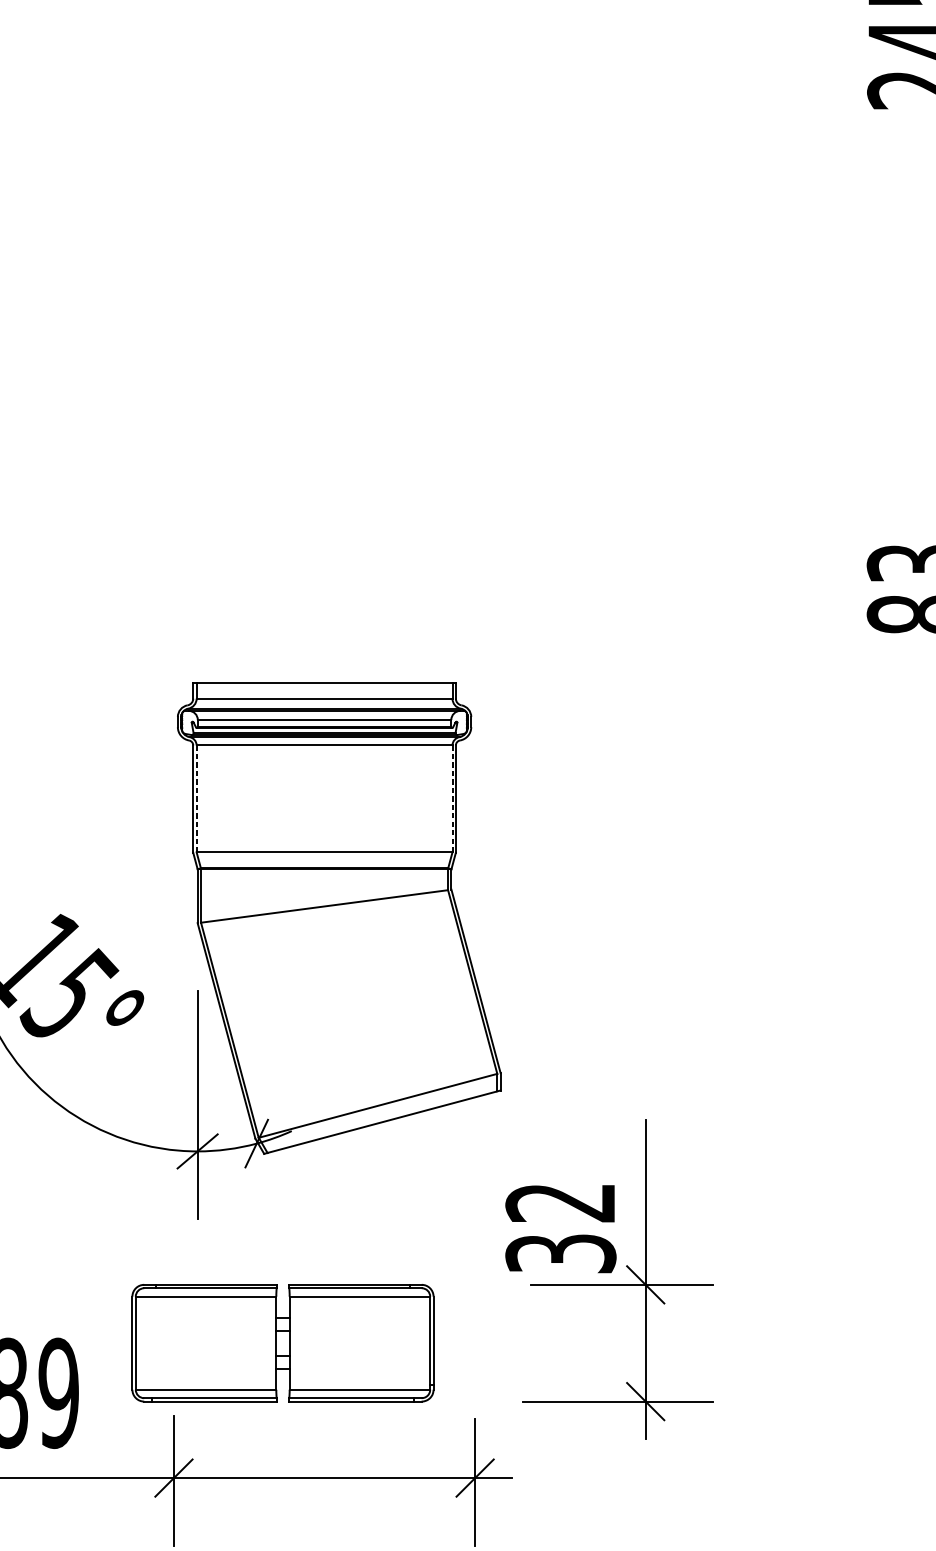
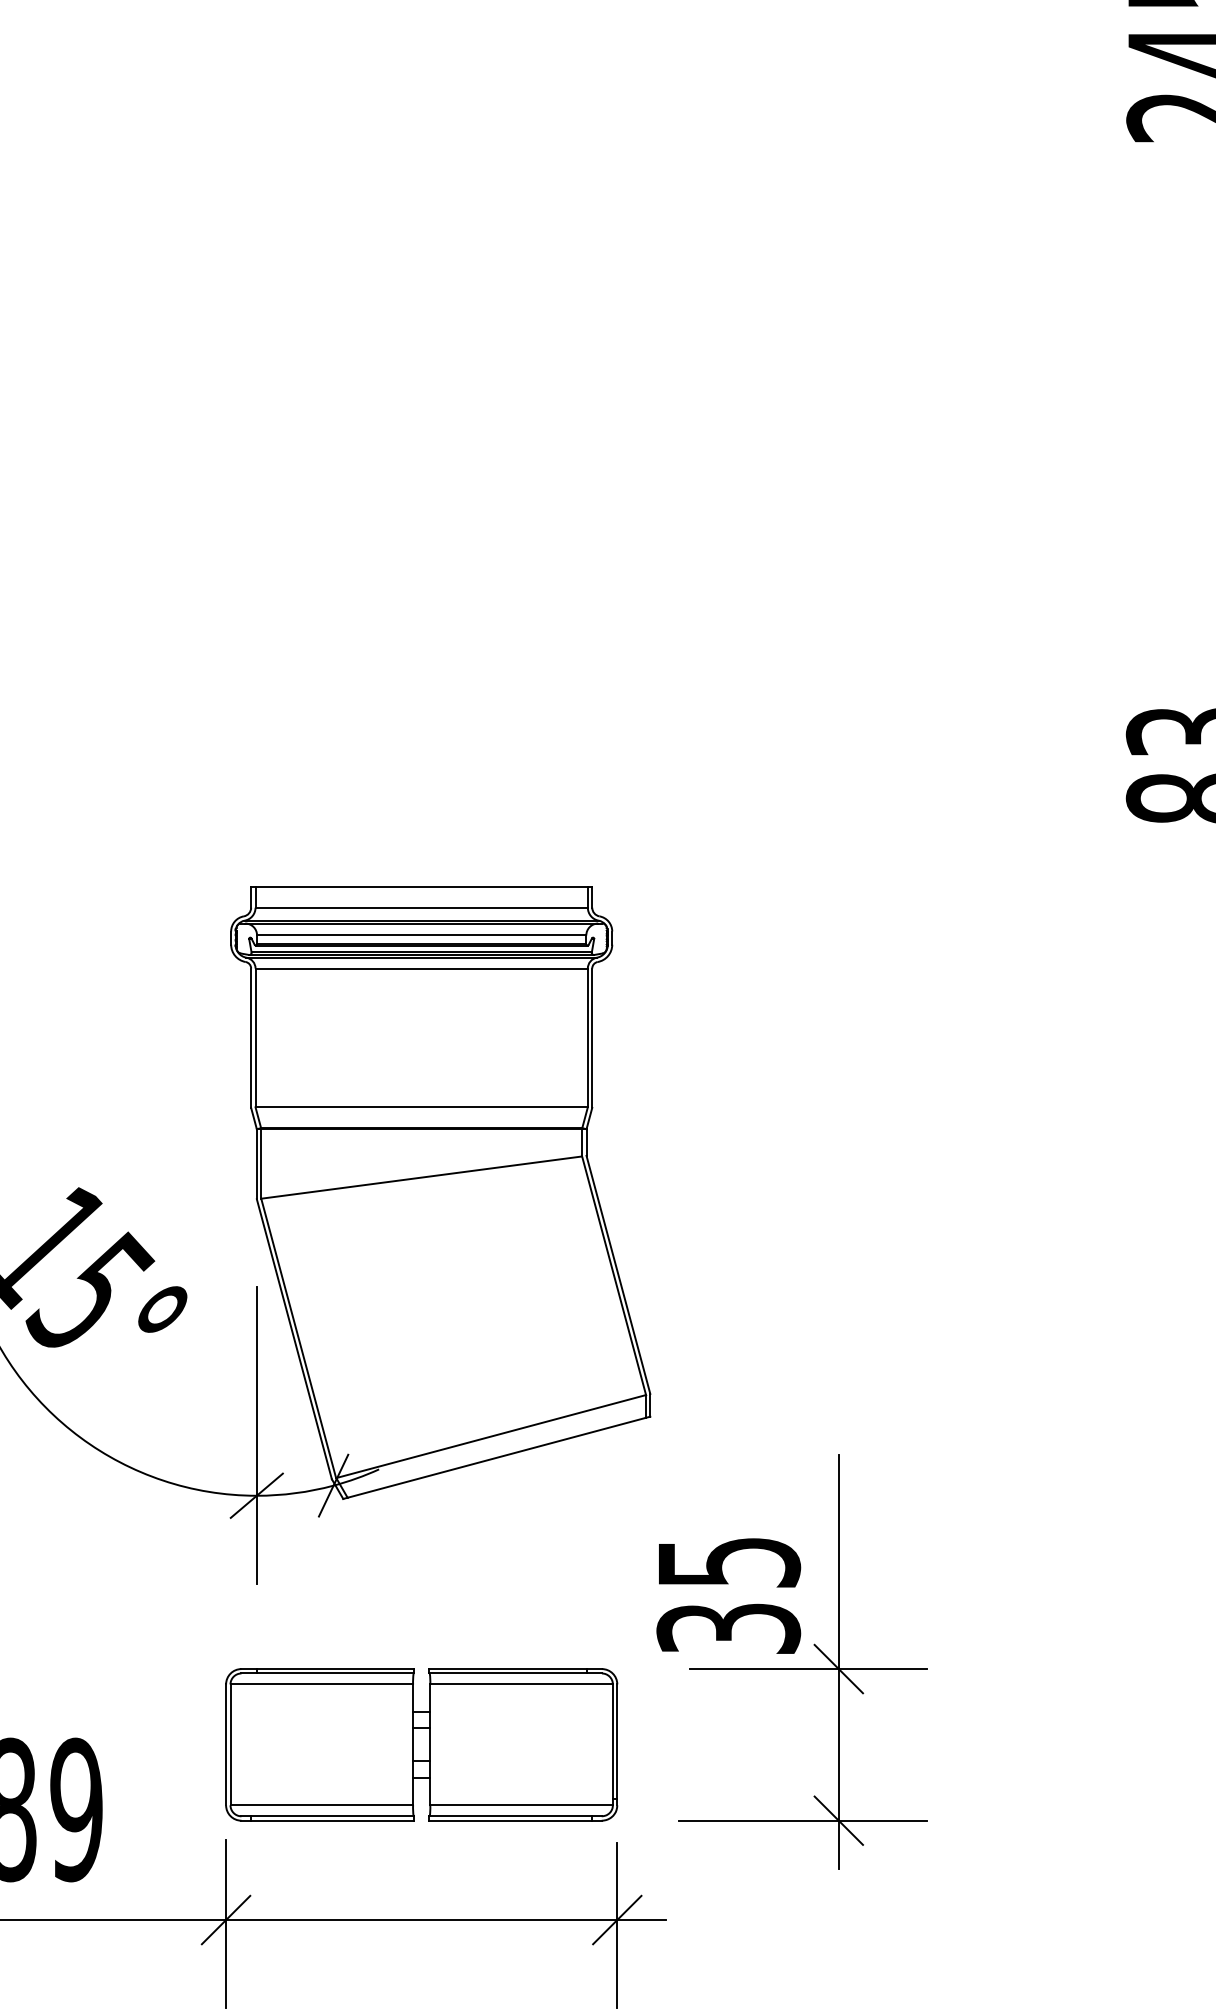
line: (452, 798) -> (587, 1037), dashed -> solid
line: (196, 799) -> (255, 1038), dashed -> solid
text: (560, 1202) -> (728, 1562), 32 -> 35
part: (282, 1342) -> (421, 1744), moved

